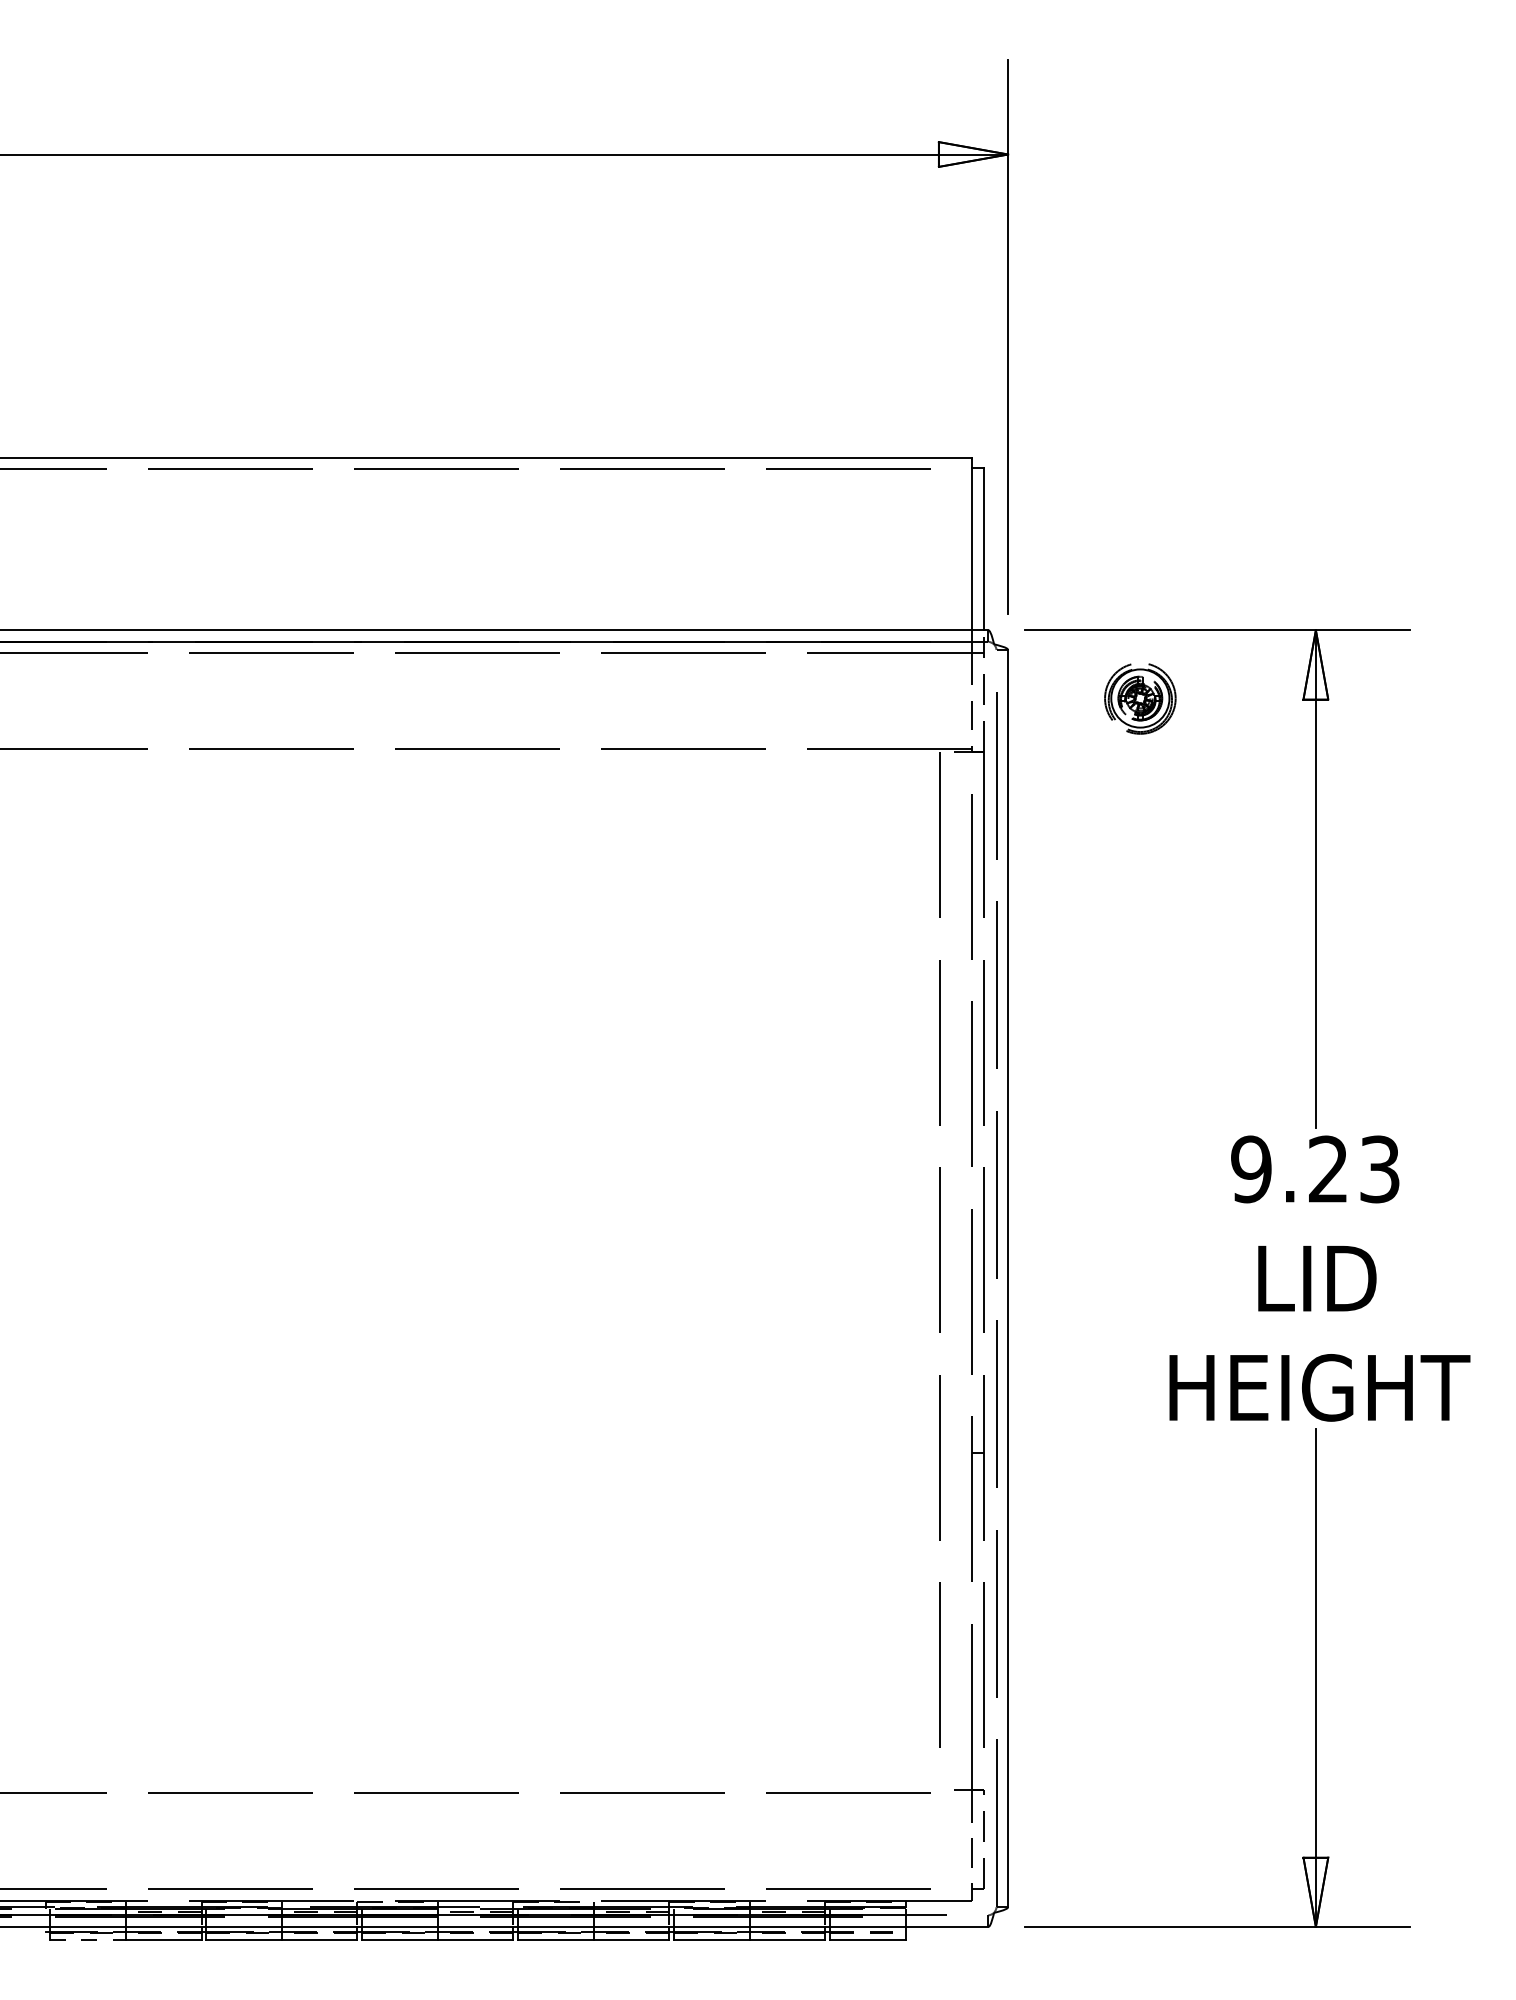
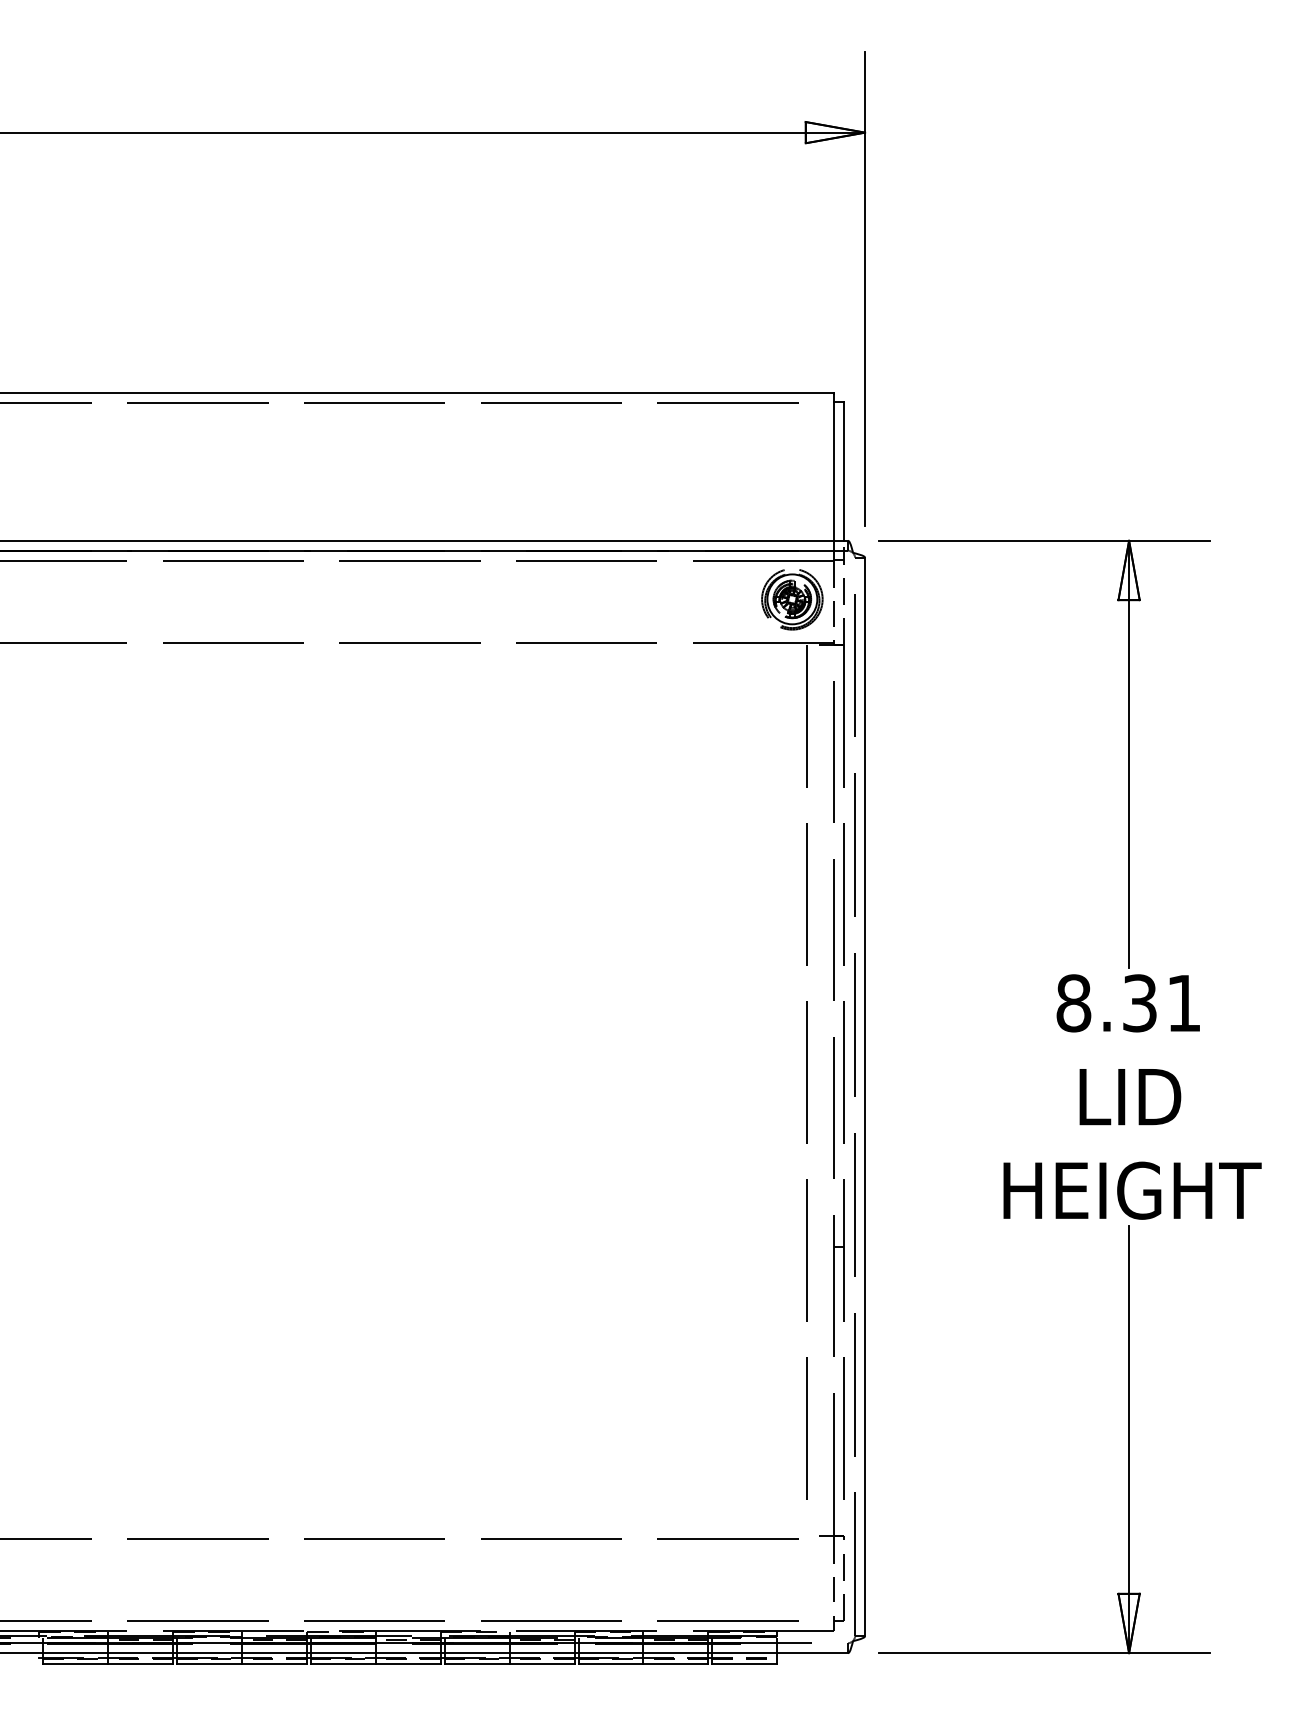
part: (1140, 698) -> (792, 599), moved
text: (1315, 1169) -> (1128, 1003), 9.23 -> 8.31
line: (88, 1940) -> (76, 1664), dashed -> solid

